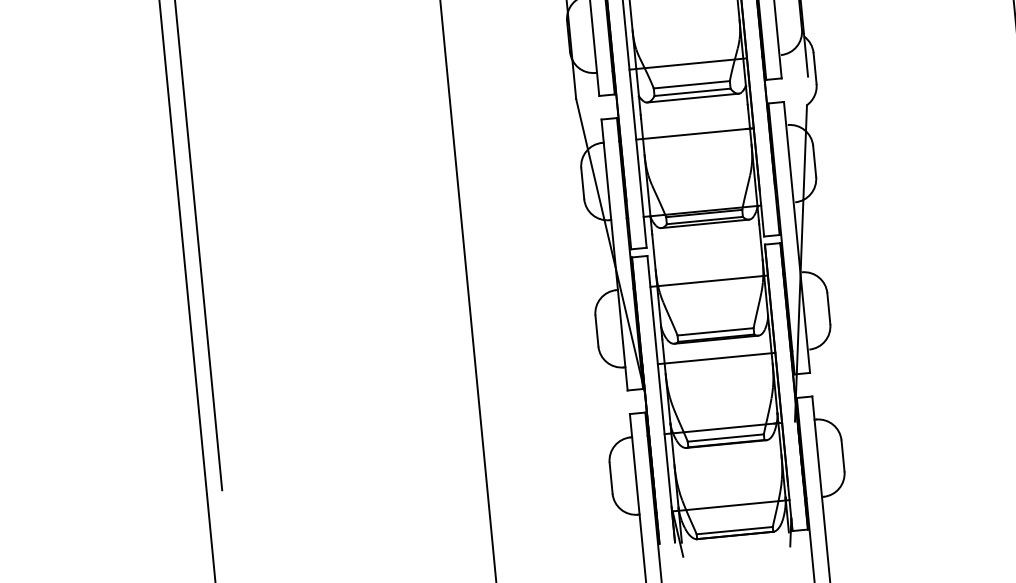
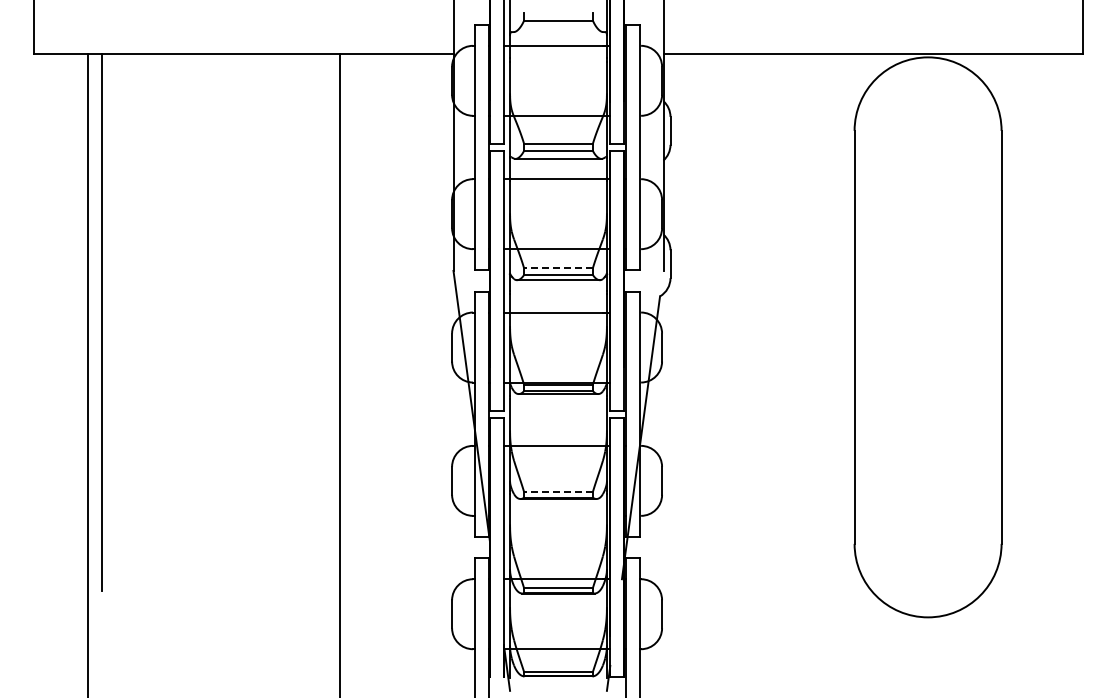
line: (691, 85) -> (558, 268), solid -> dashed
line: (715, 331) -> (558, 491), solid -> dashed
line: (715, 358) -> (556, 515), removed

